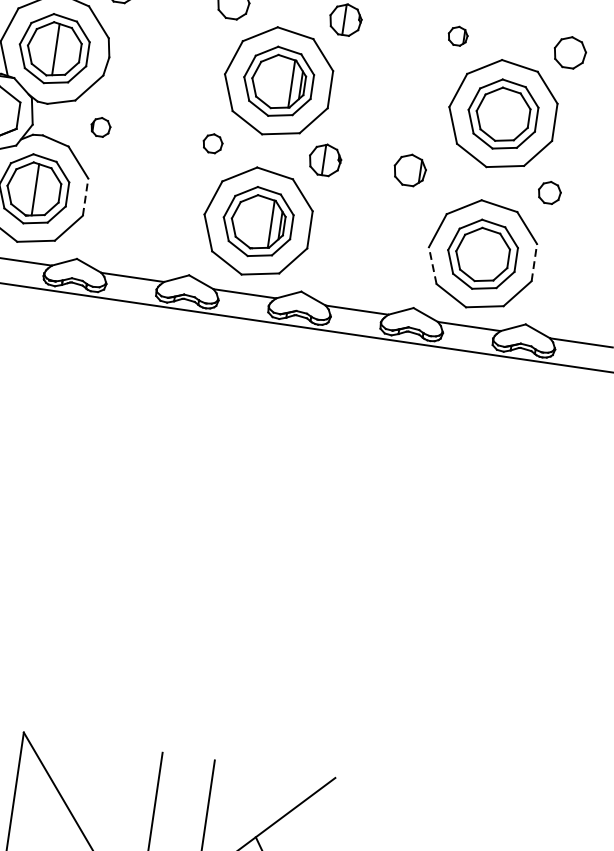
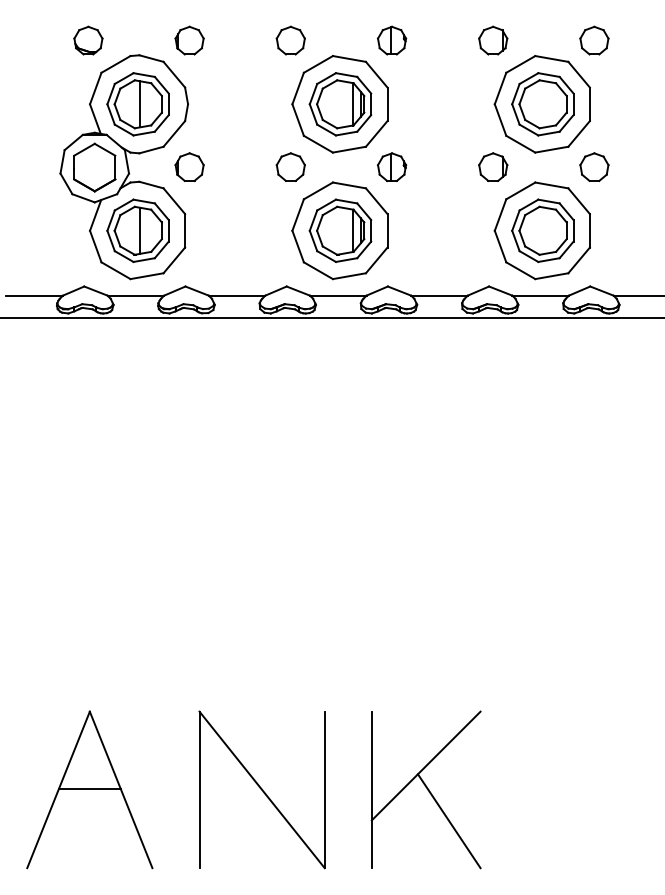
part: (458, 36) -> (493, 40), size x1.67
part: (100, 126) -> (189, 166), size x1.67
part: (212, 142) -> (290, 166), size x1.67
part: (410, 169) -> (493, 166), moved
part: (549, 192) -> (594, 166), size x1.43
line: (86, 196) -> (185, 230), dashed -> solid
line: (533, 262) -> (589, 230), dashed -> solid
line: (432, 265) -> (500, 246), dashed -> solid

